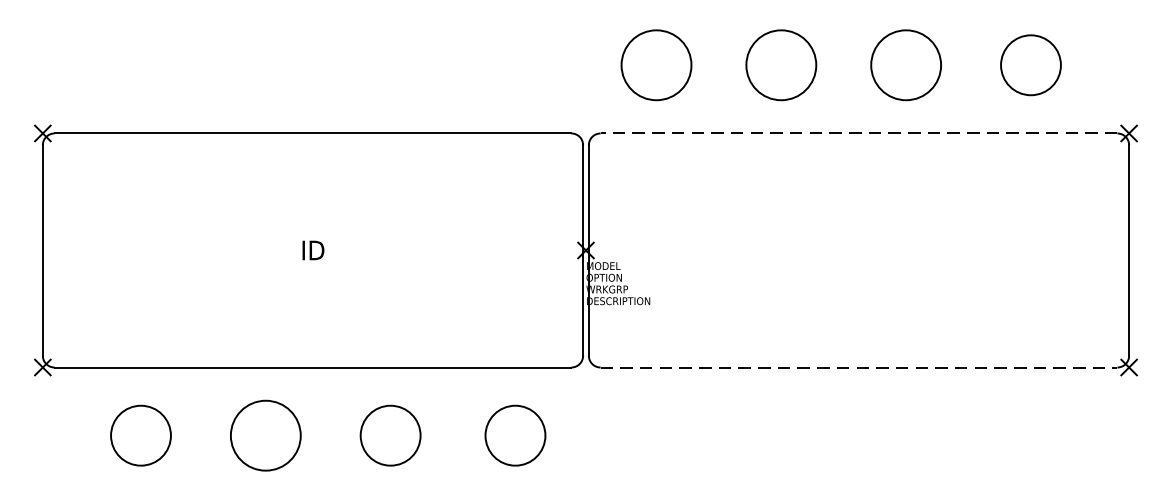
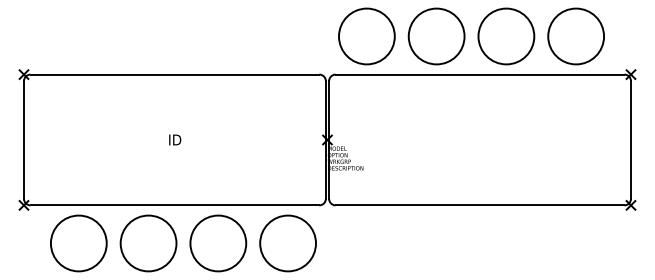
circle: (655, 65) -> (366, 36), size x1.43
circle: (781, 65) -> (436, 36), size x1.43
circle: (906, 65) -> (506, 36), size x1.43
circle: (1031, 65) -> (576, 36), size x1.67
line: (858, 133) -> (479, 74), dashed -> solid
line: (859, 367) -> (480, 205), dashed -> solid
circle: (140, 435) -> (78, 243), size x1.67
circle: (265, 435) -> (148, 243), size x1.43
circle: (390, 435) -> (218, 243), size x1.67
circle: (514, 435) -> (287, 243), size x1.67

